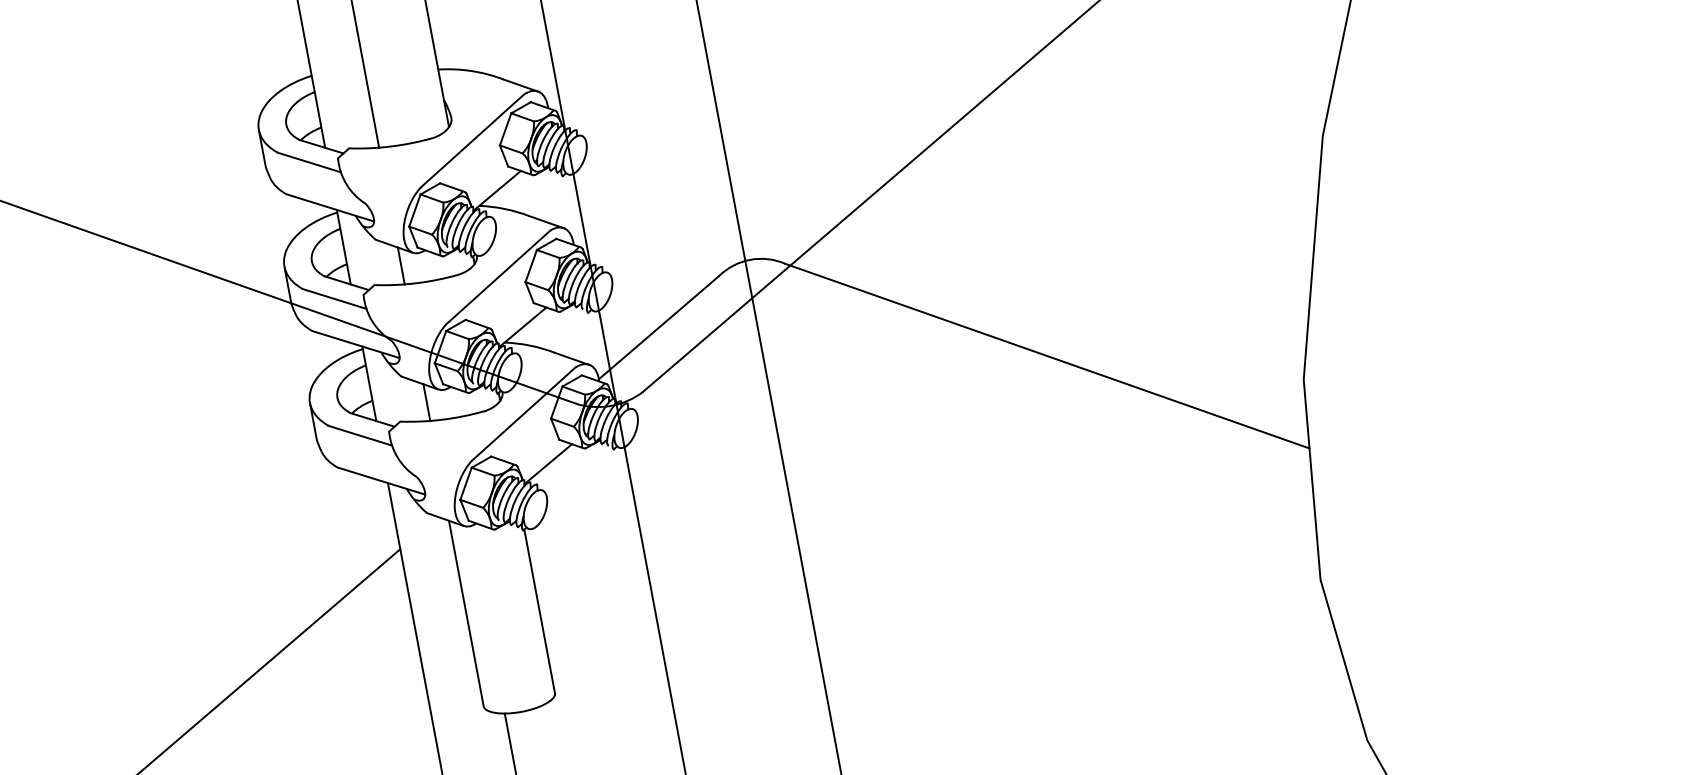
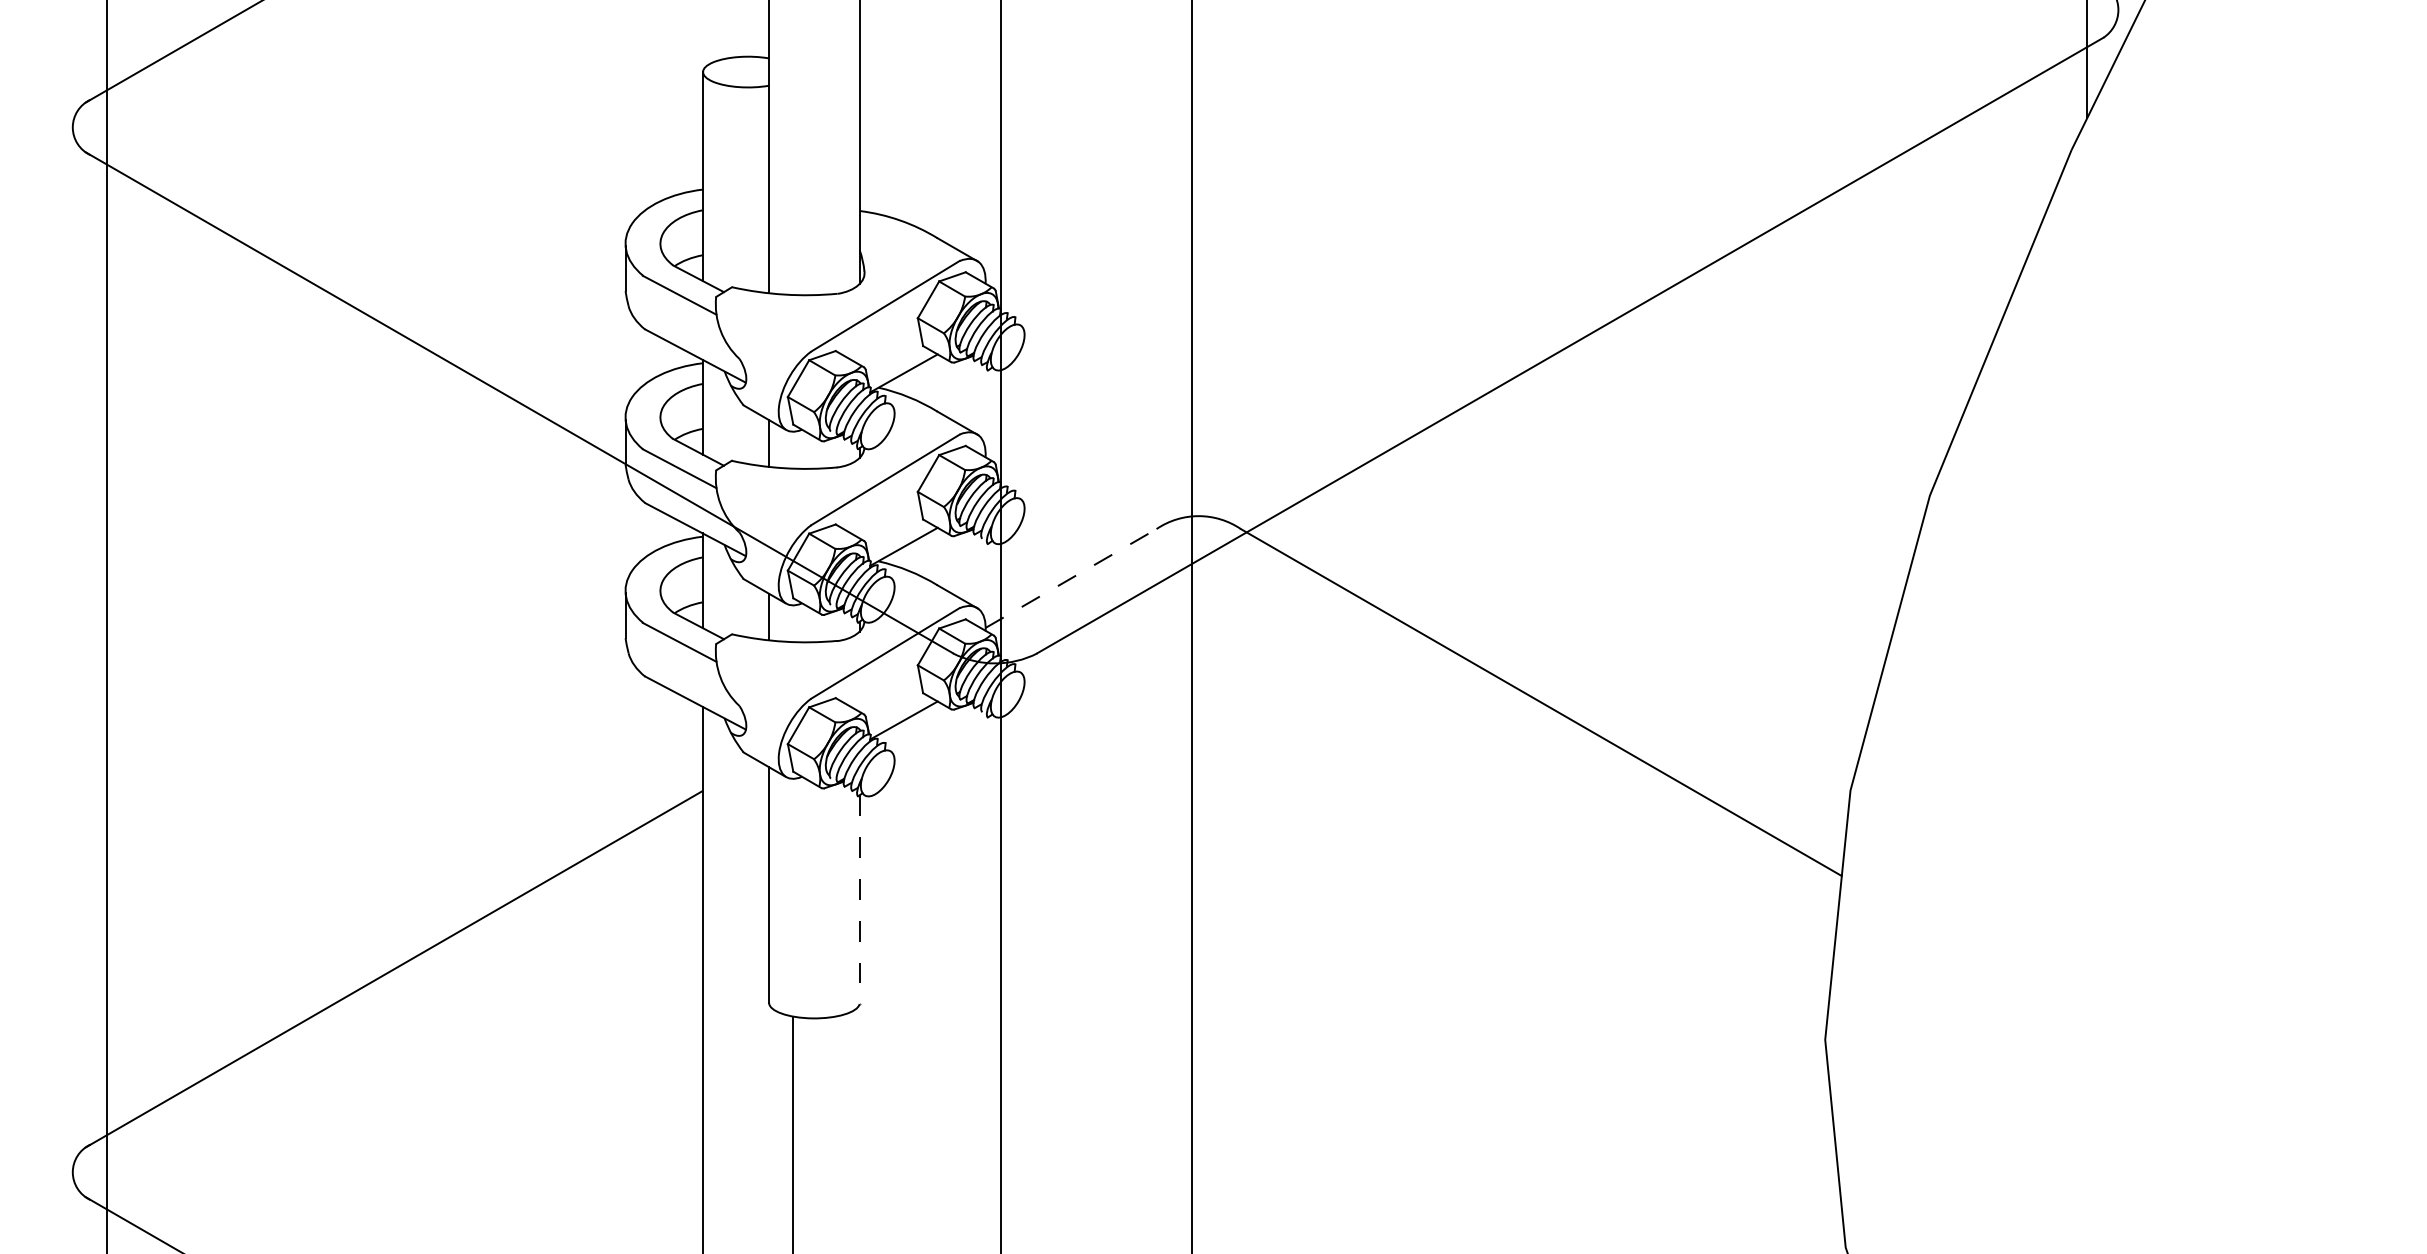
line: (659, 327) -> (1071, 578), solid -> dashed
line: (539, 612) -> (859, 900), solid -> dashed

